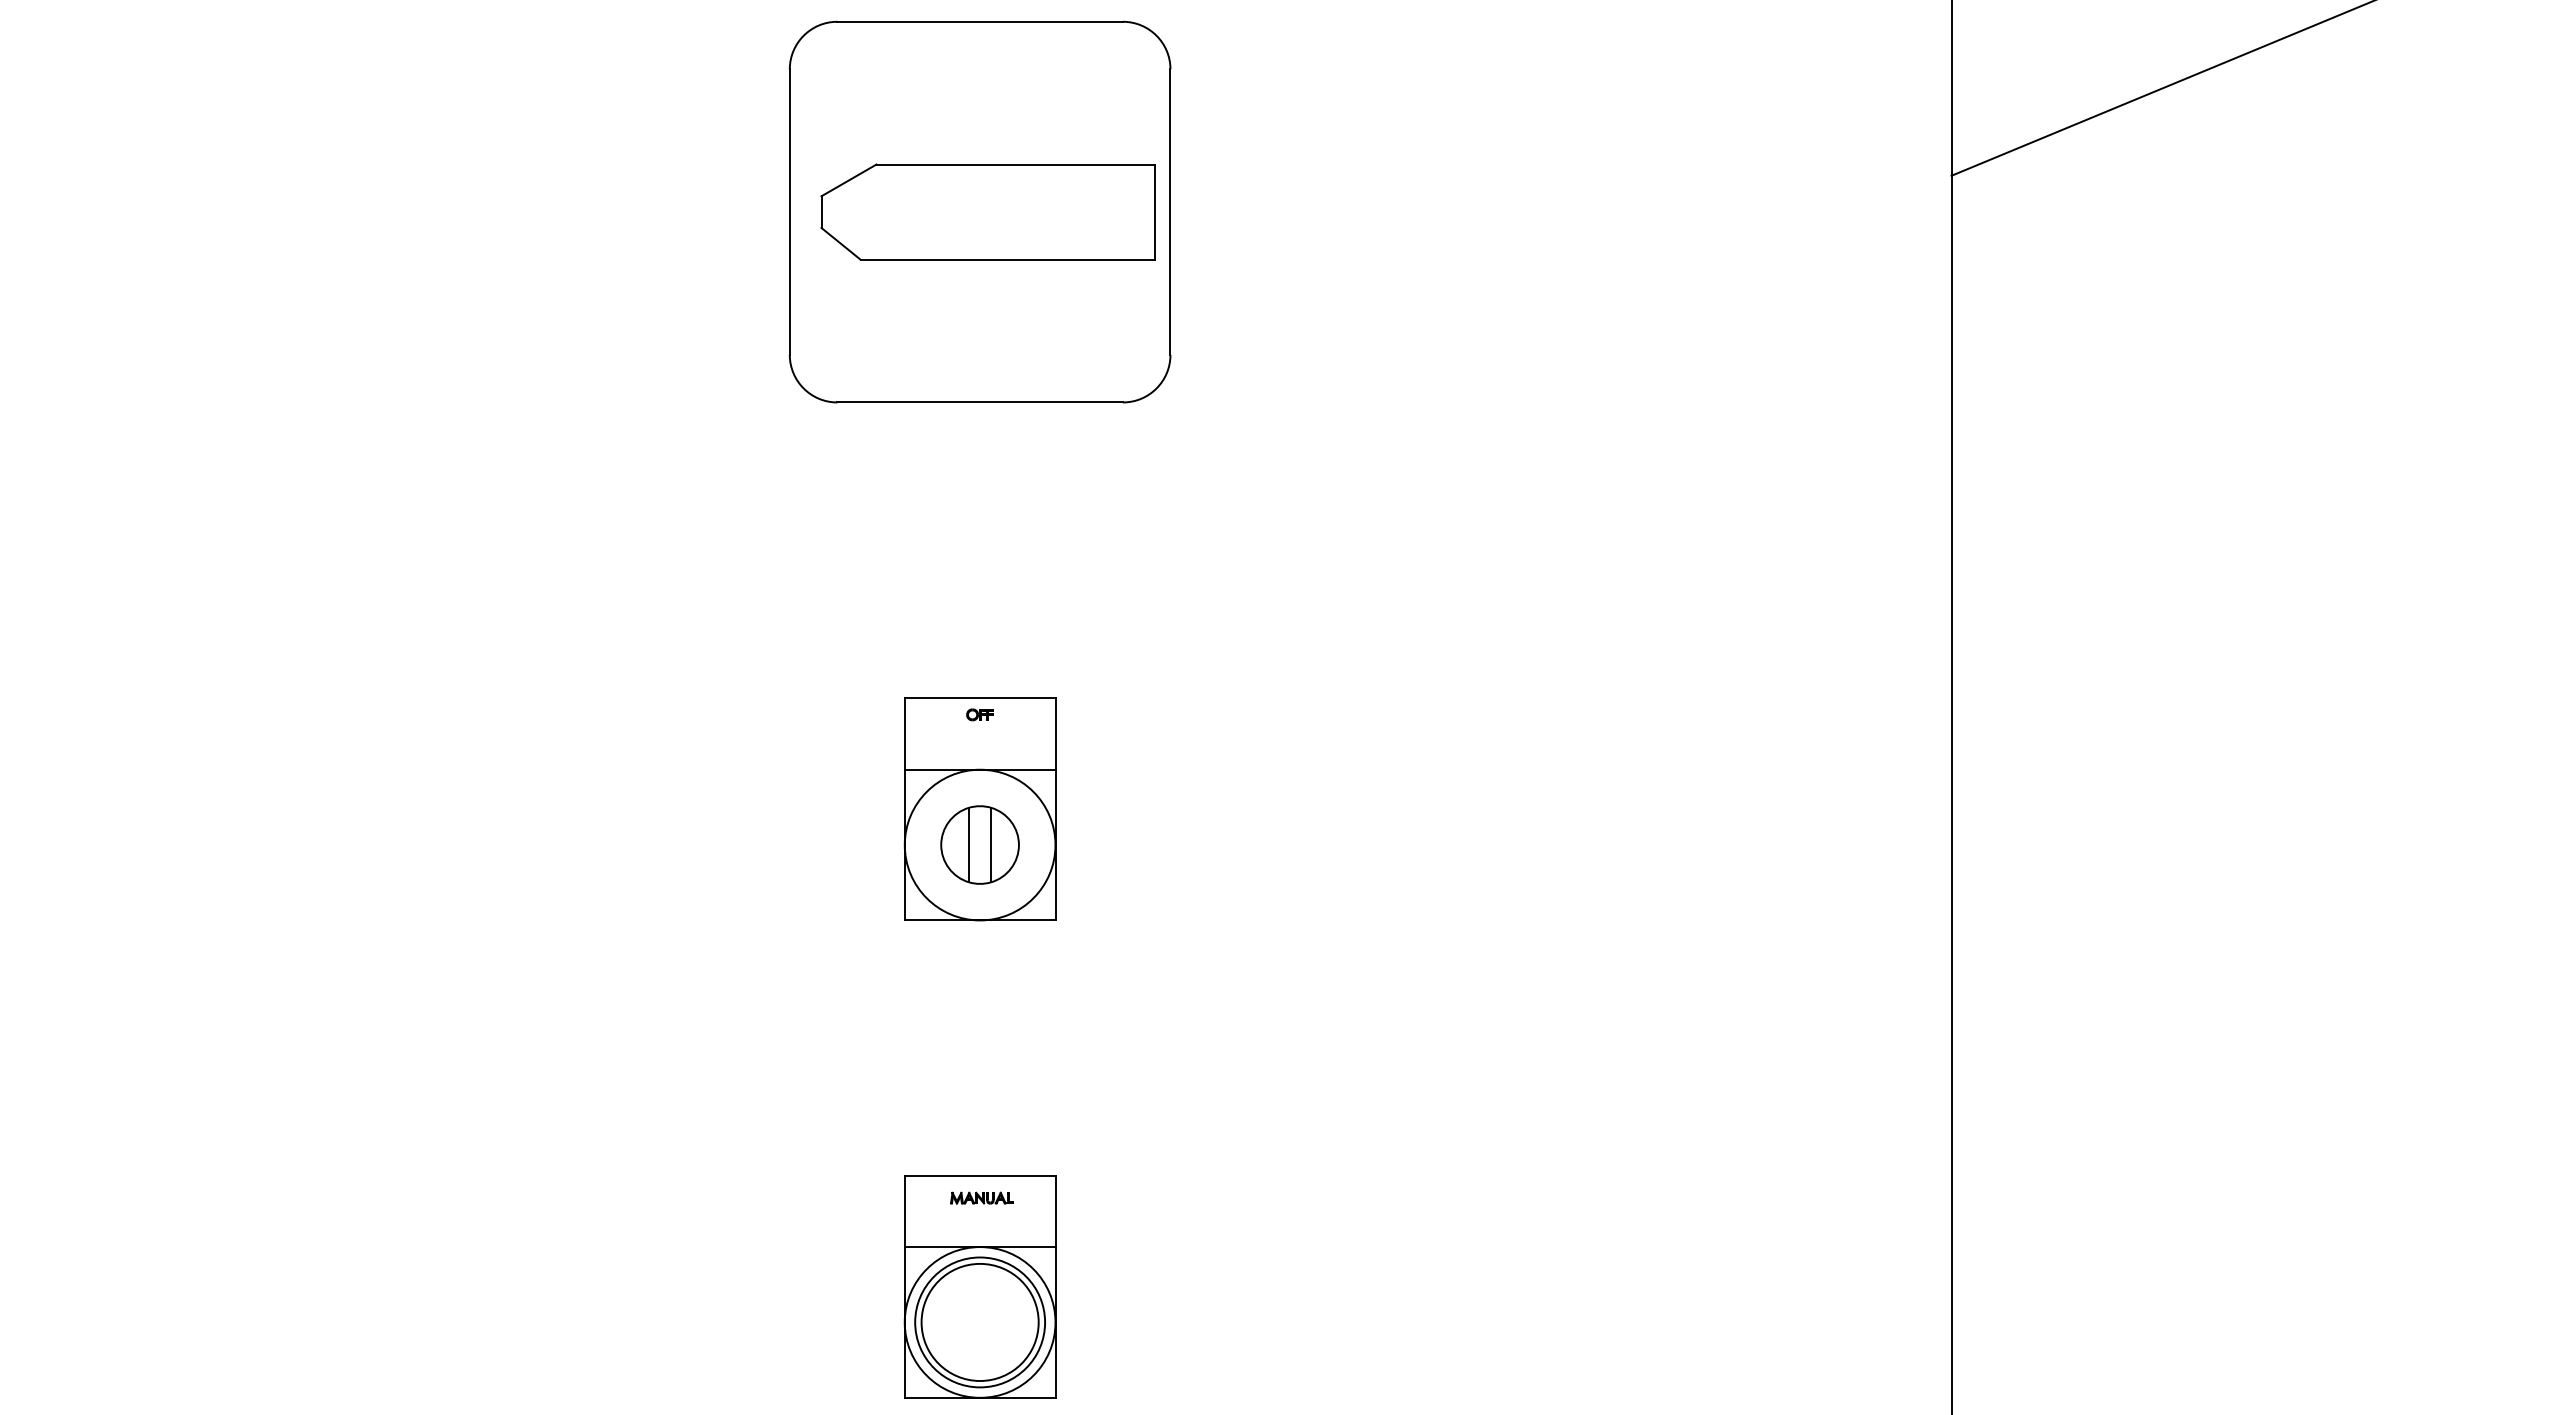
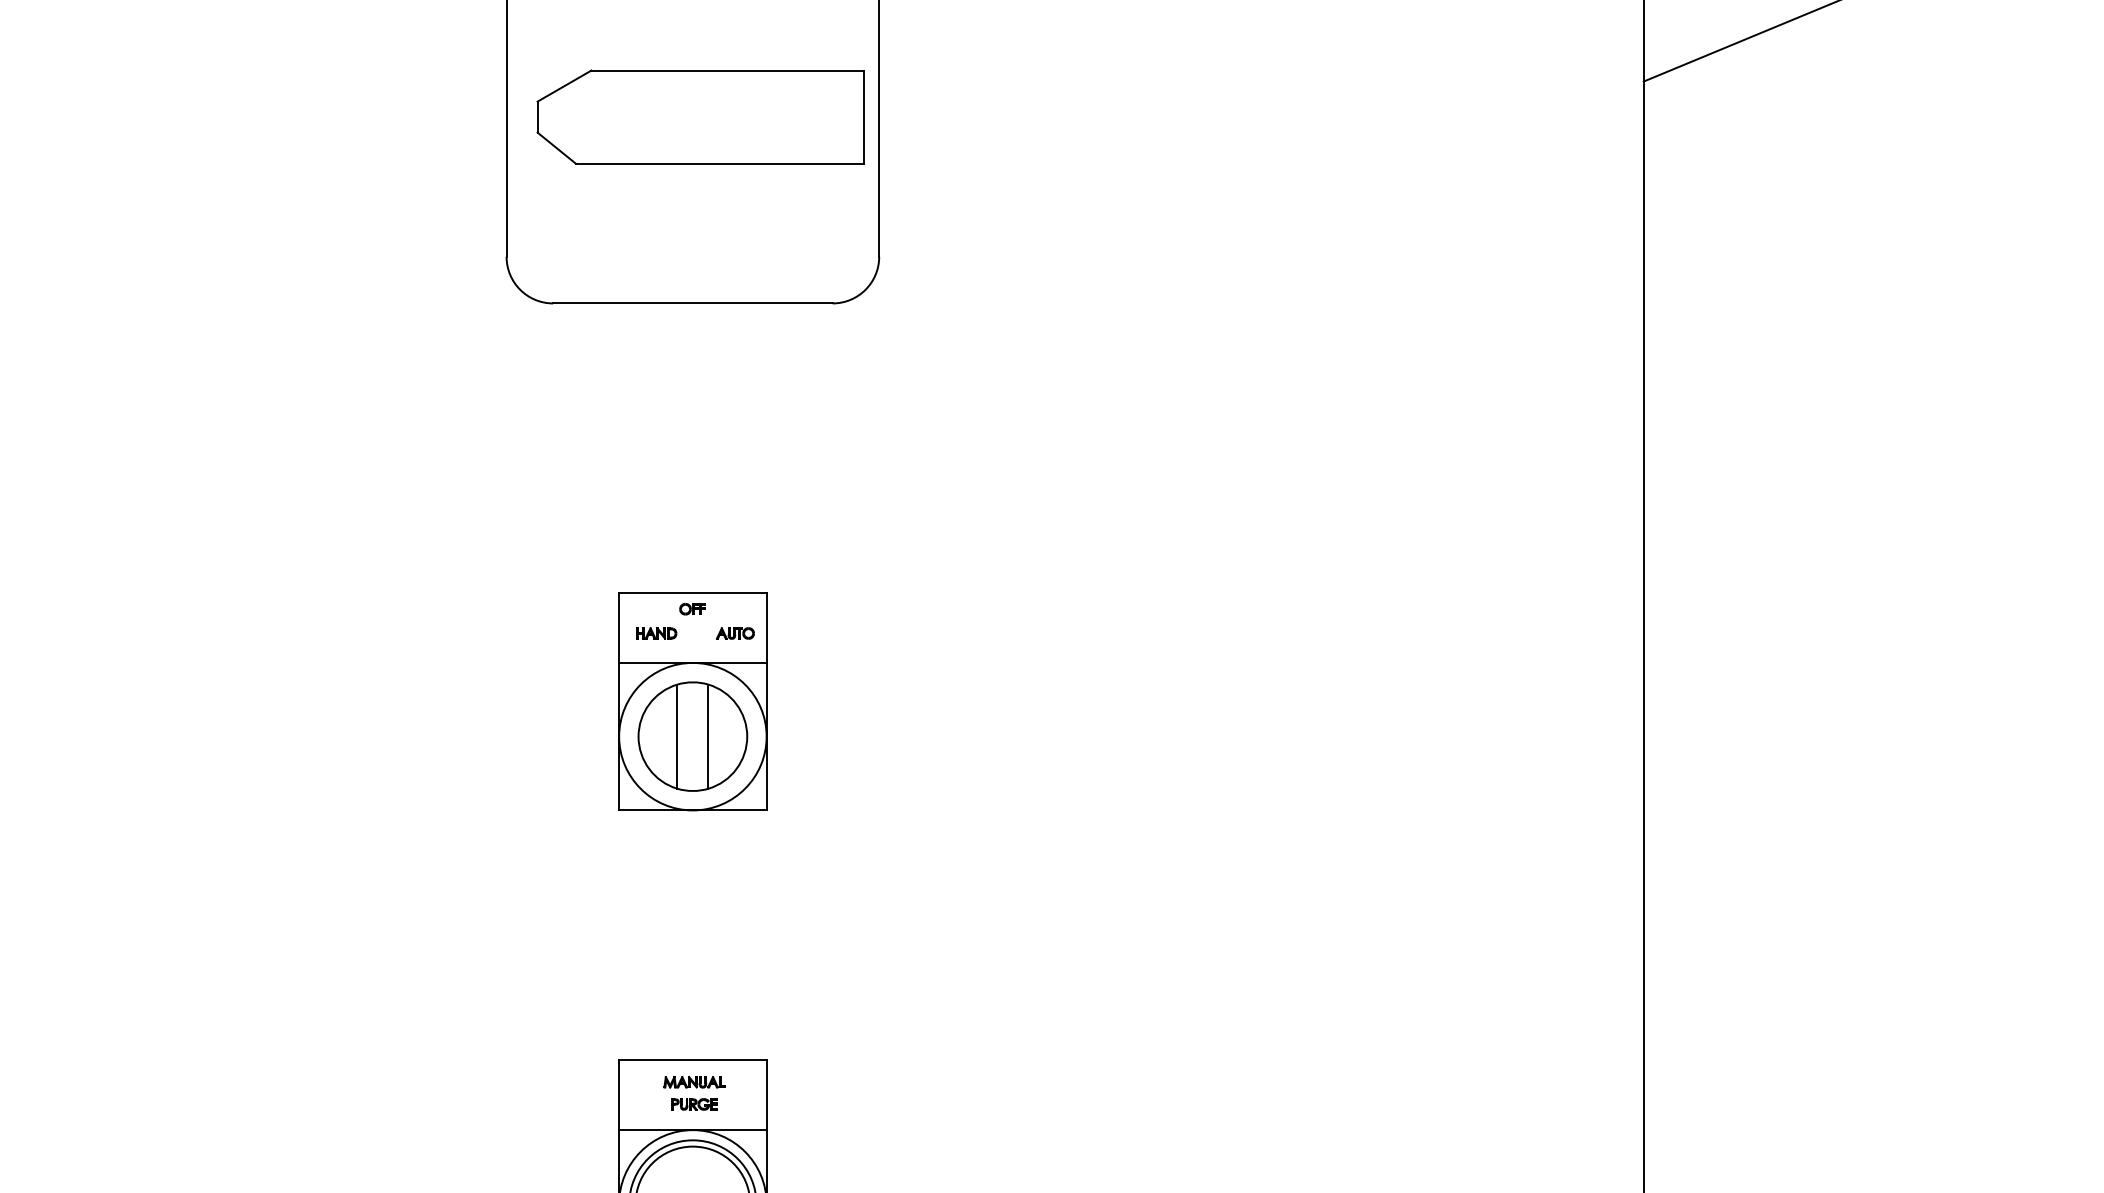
part: (943, 739) -> (657, 633), added
part: (1023, 739) -> (735, 633), added
part: (979, 844) -> (692, 736), size x1.43
part: (981, 1220) -> (694, 1104), added

